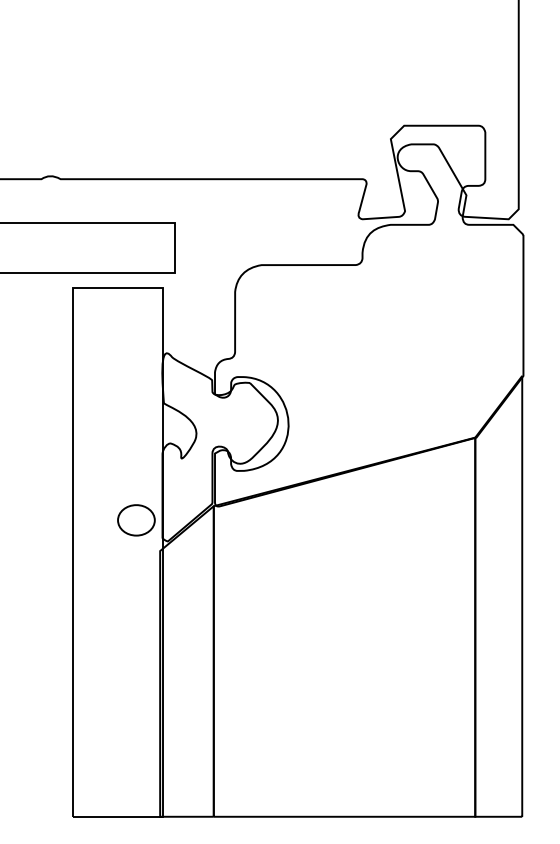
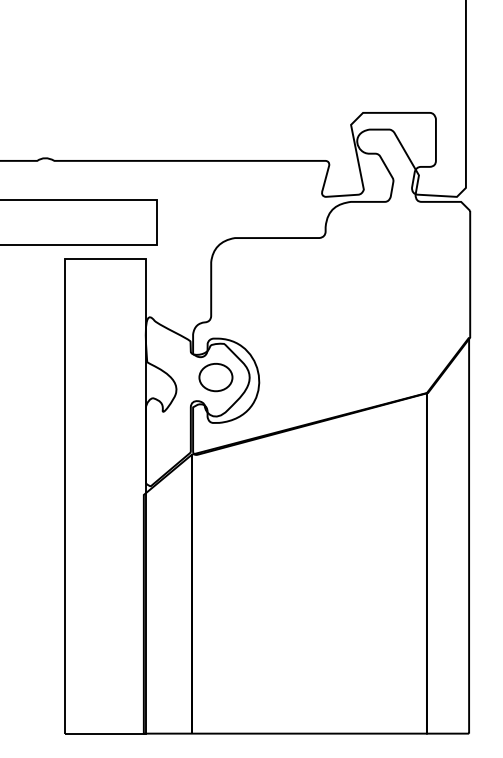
part: (136, 520) -> (216, 377), moved

